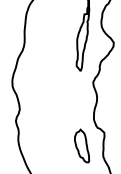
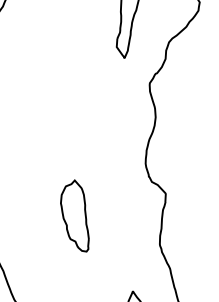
part: (82, 145) -> (76, 214), moved

